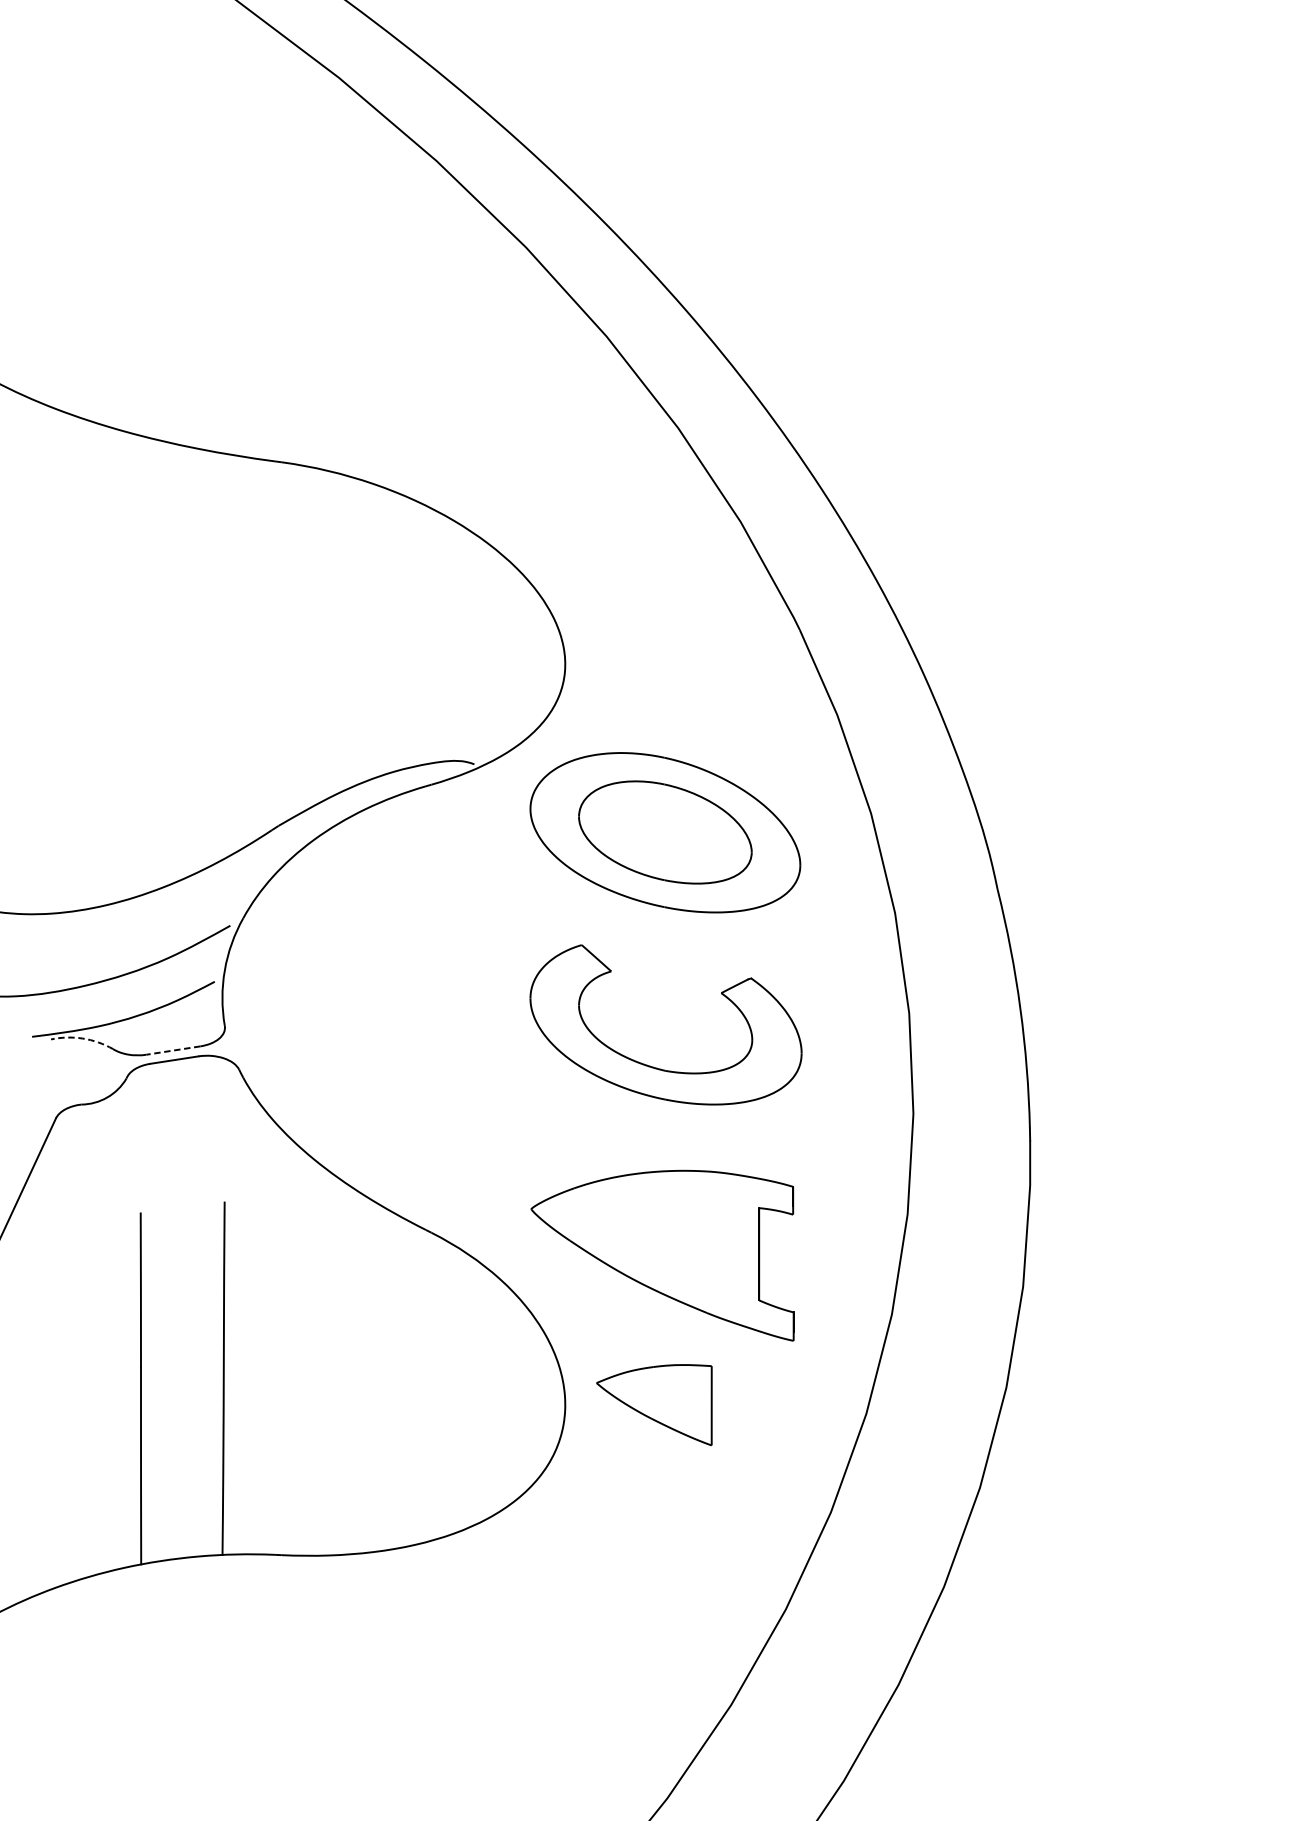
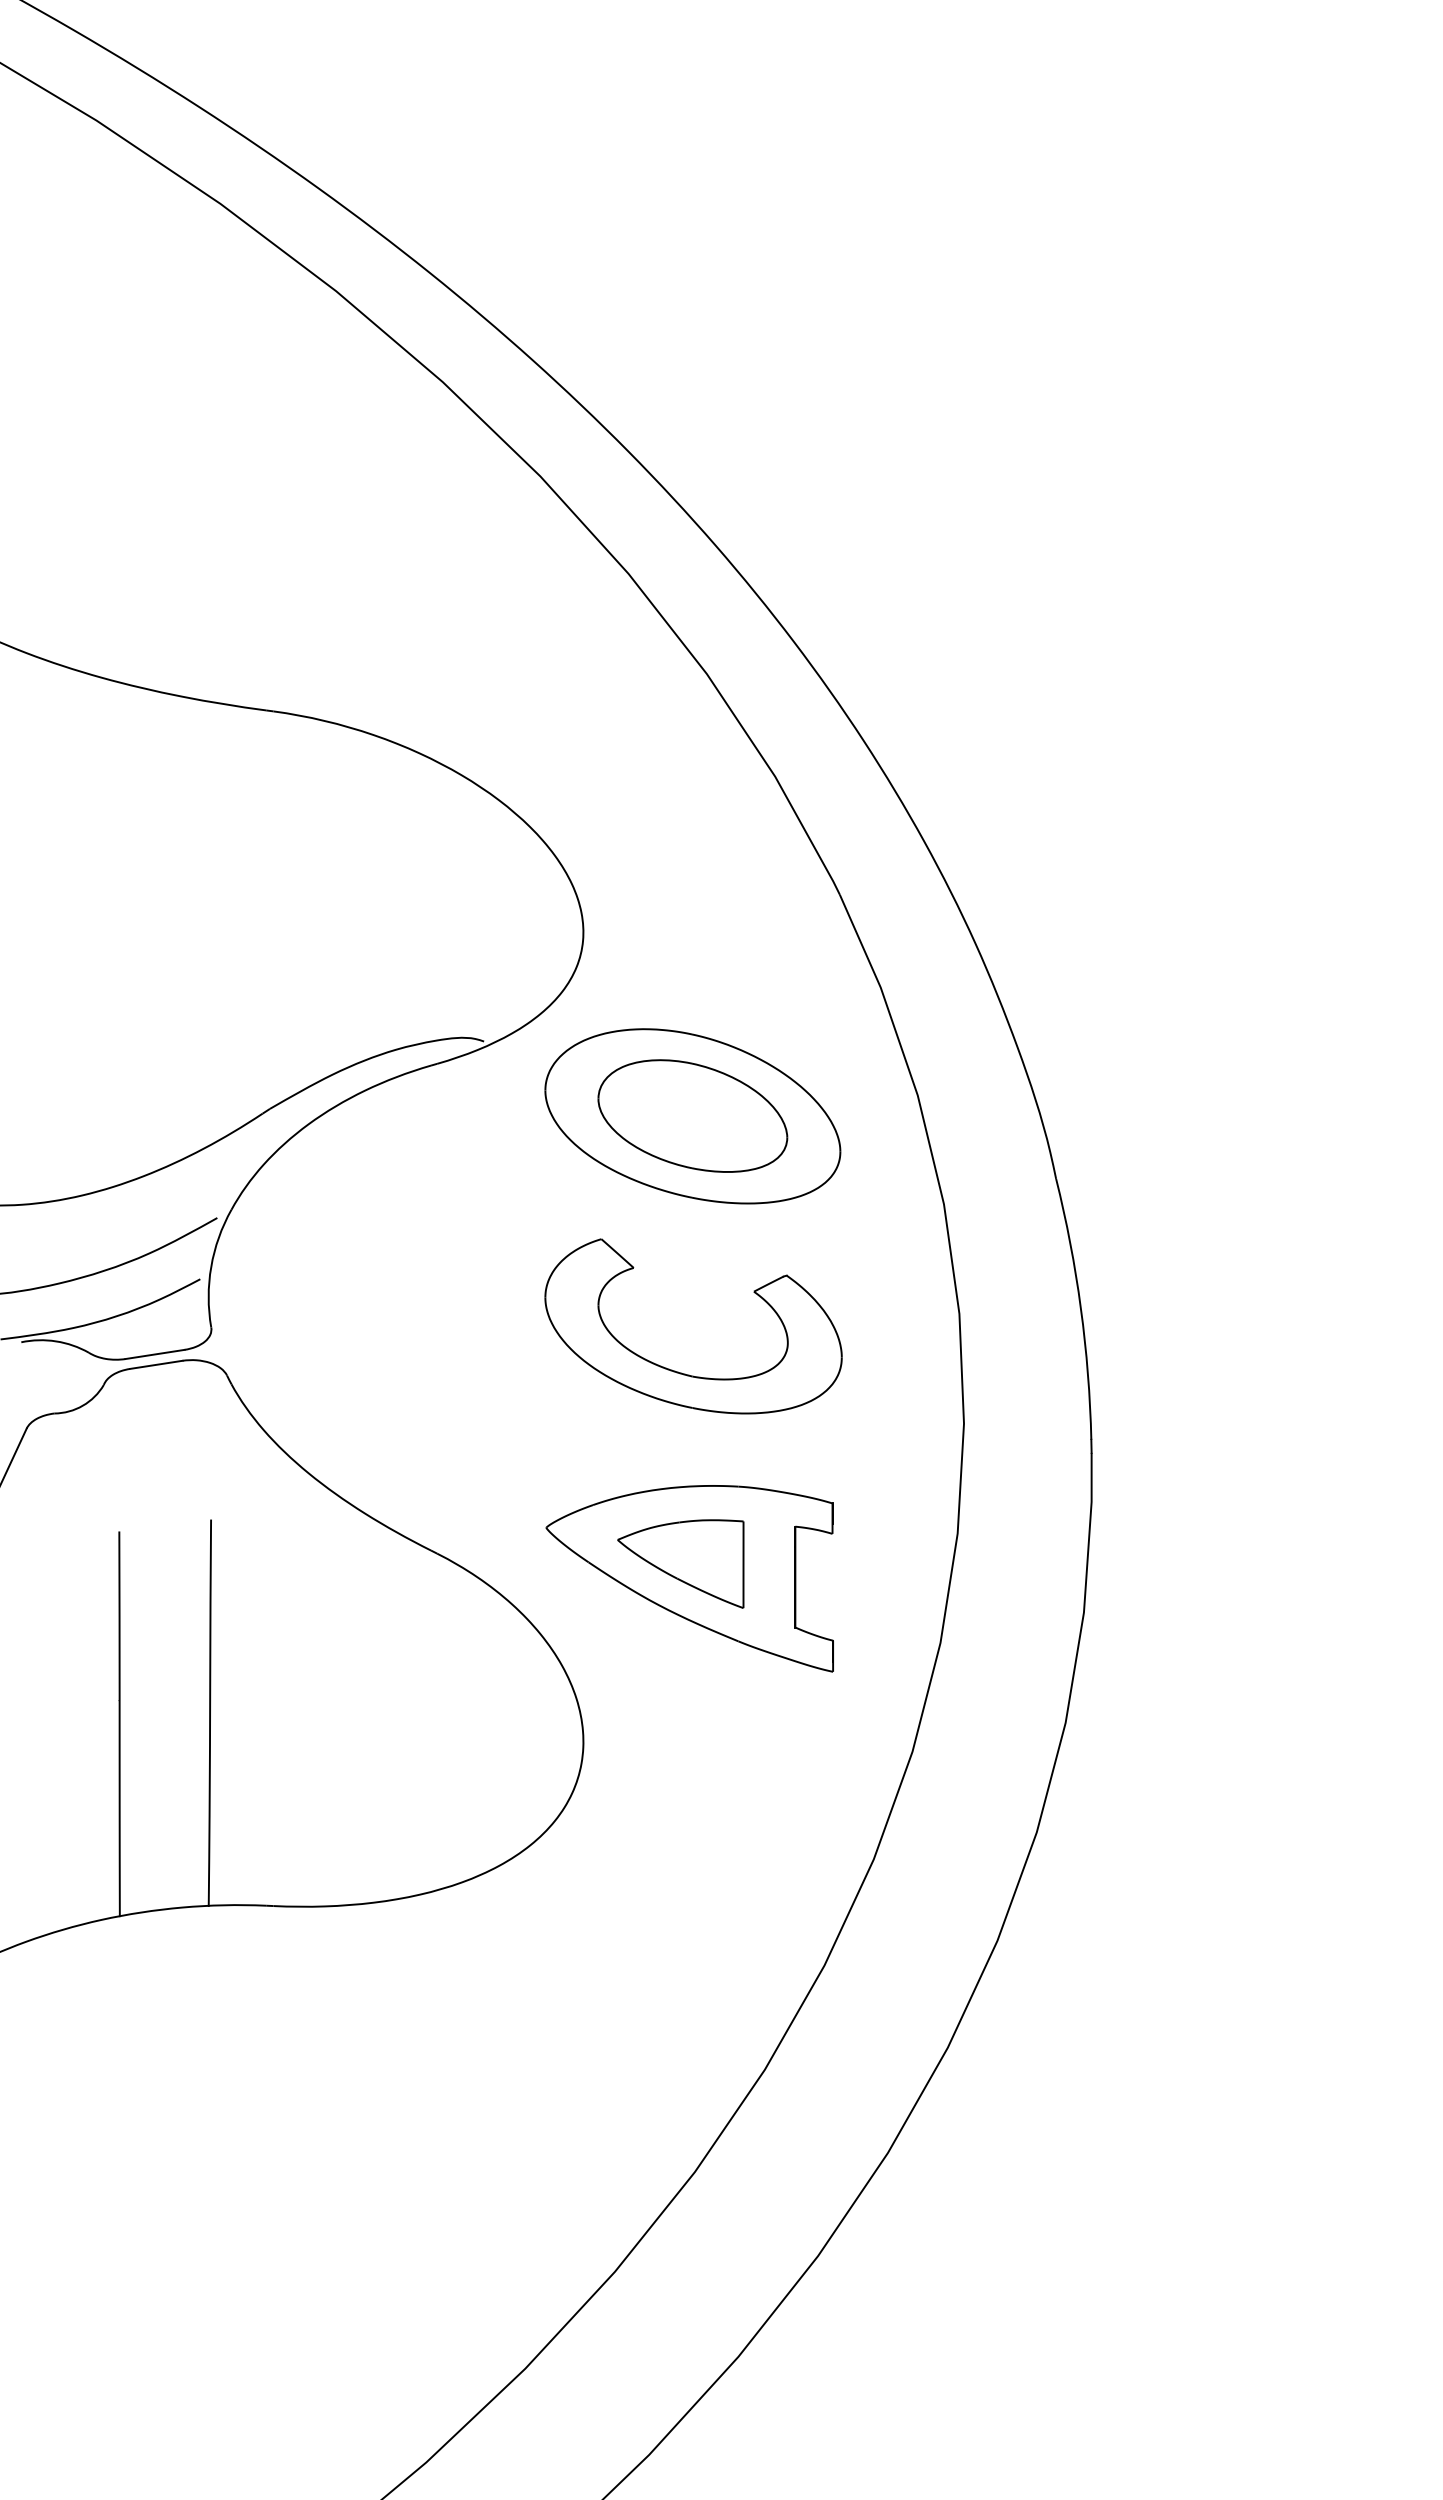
arc: (83, 1038) -> (56, 1341), dashed -> solid
line: (173, 1050) -> (155, 1354), dashed -> solid
part: (654, 1404) -> (680, 1563), moved

